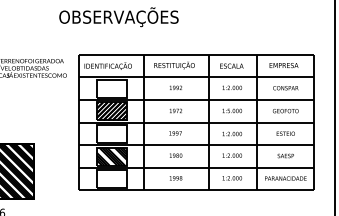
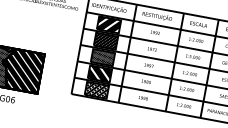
hatch: (111, 88) -> (108, 24), added
hatch: (111, 133) -> (102, 57), added
hatch: (111, 179) -> (96, 90), added

